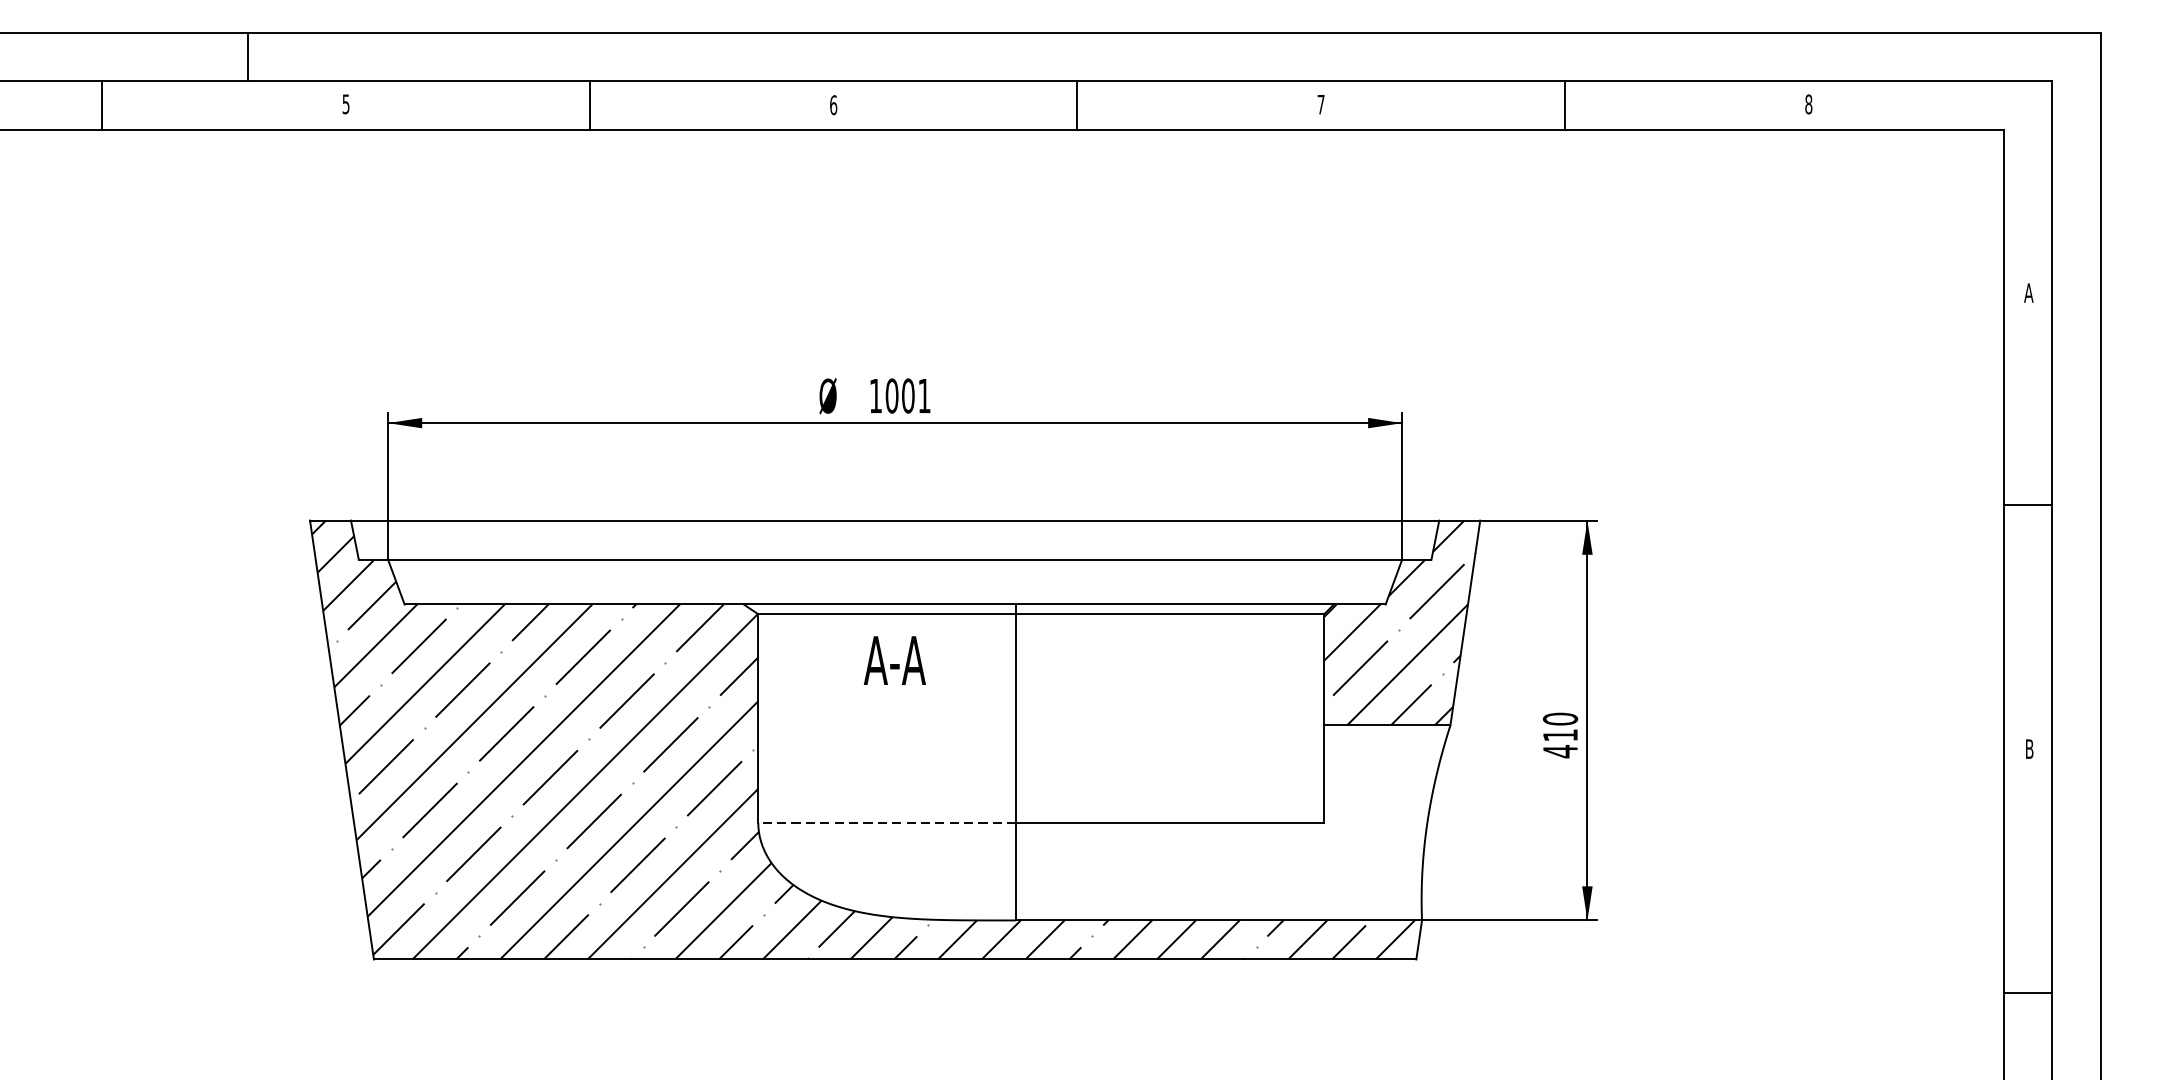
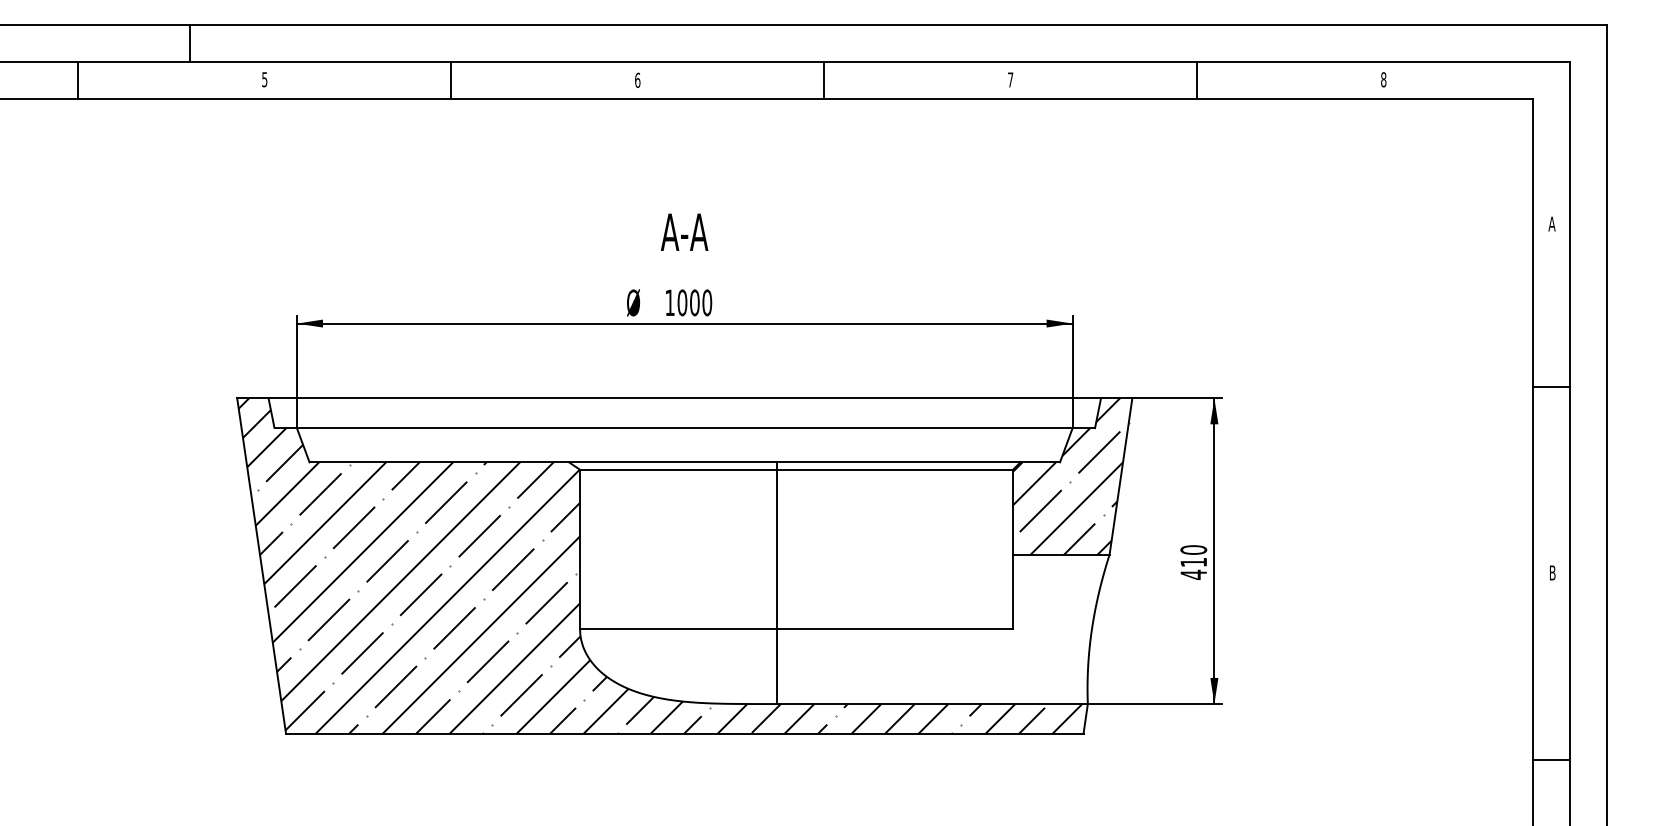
text: (924, 395) -> (707, 302), 1001 -> 1000
text: (894, 659) -> (684, 231), moved
line: (886, 823) -> (678, 629), dashed -> solid

